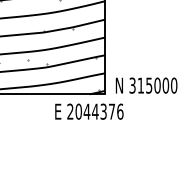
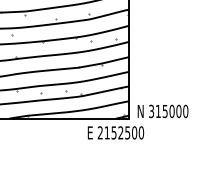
text: (99, 111) -> (124, 132), 2044376 -> 2152500

